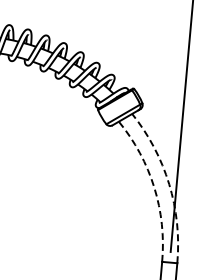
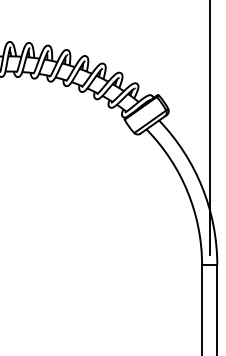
arc: (169, 184) -> (202, 187), dashed -> solid
arc: (154, 187) -> (187, 191), dashed -> solid

